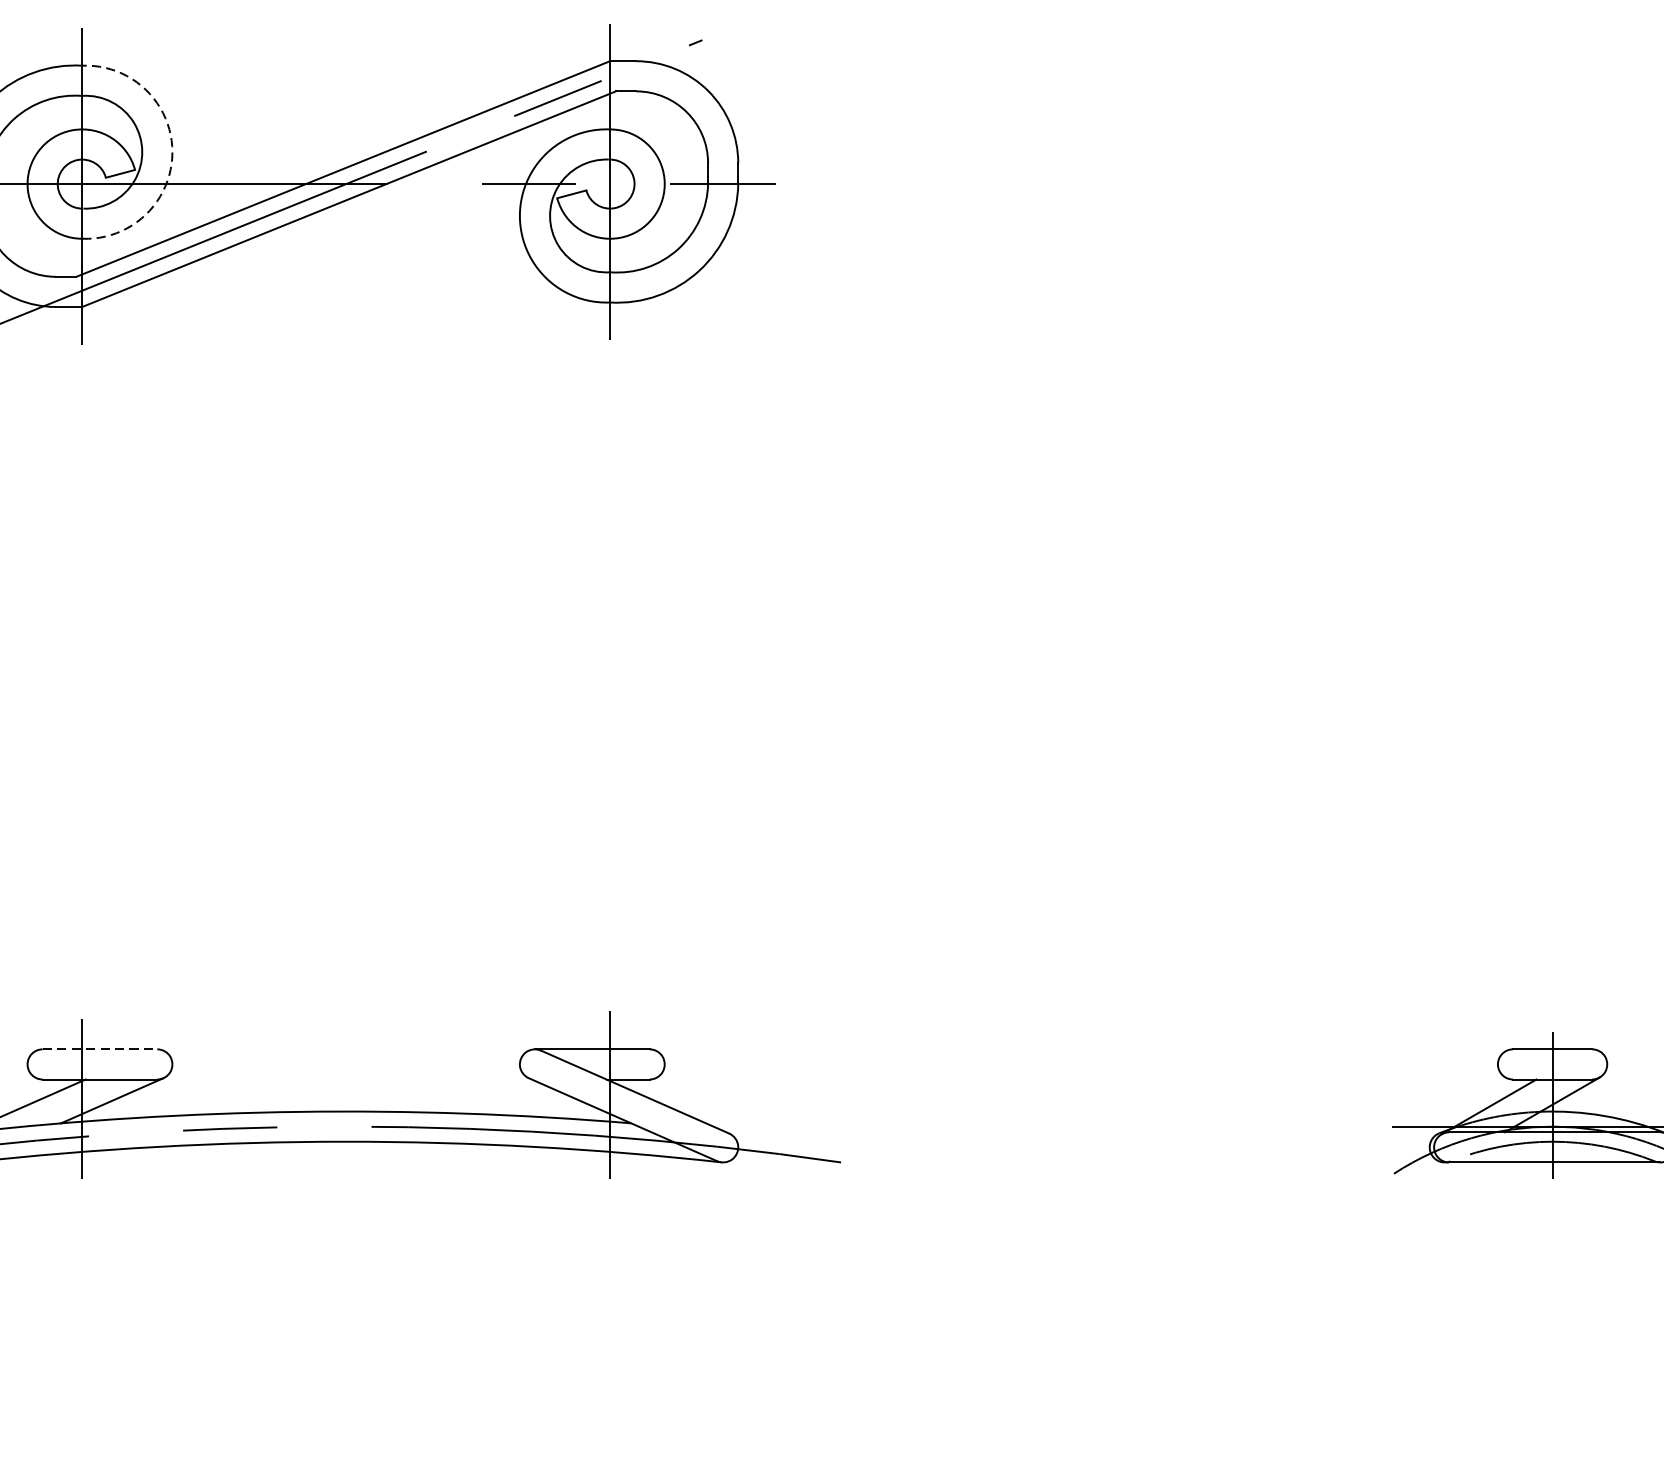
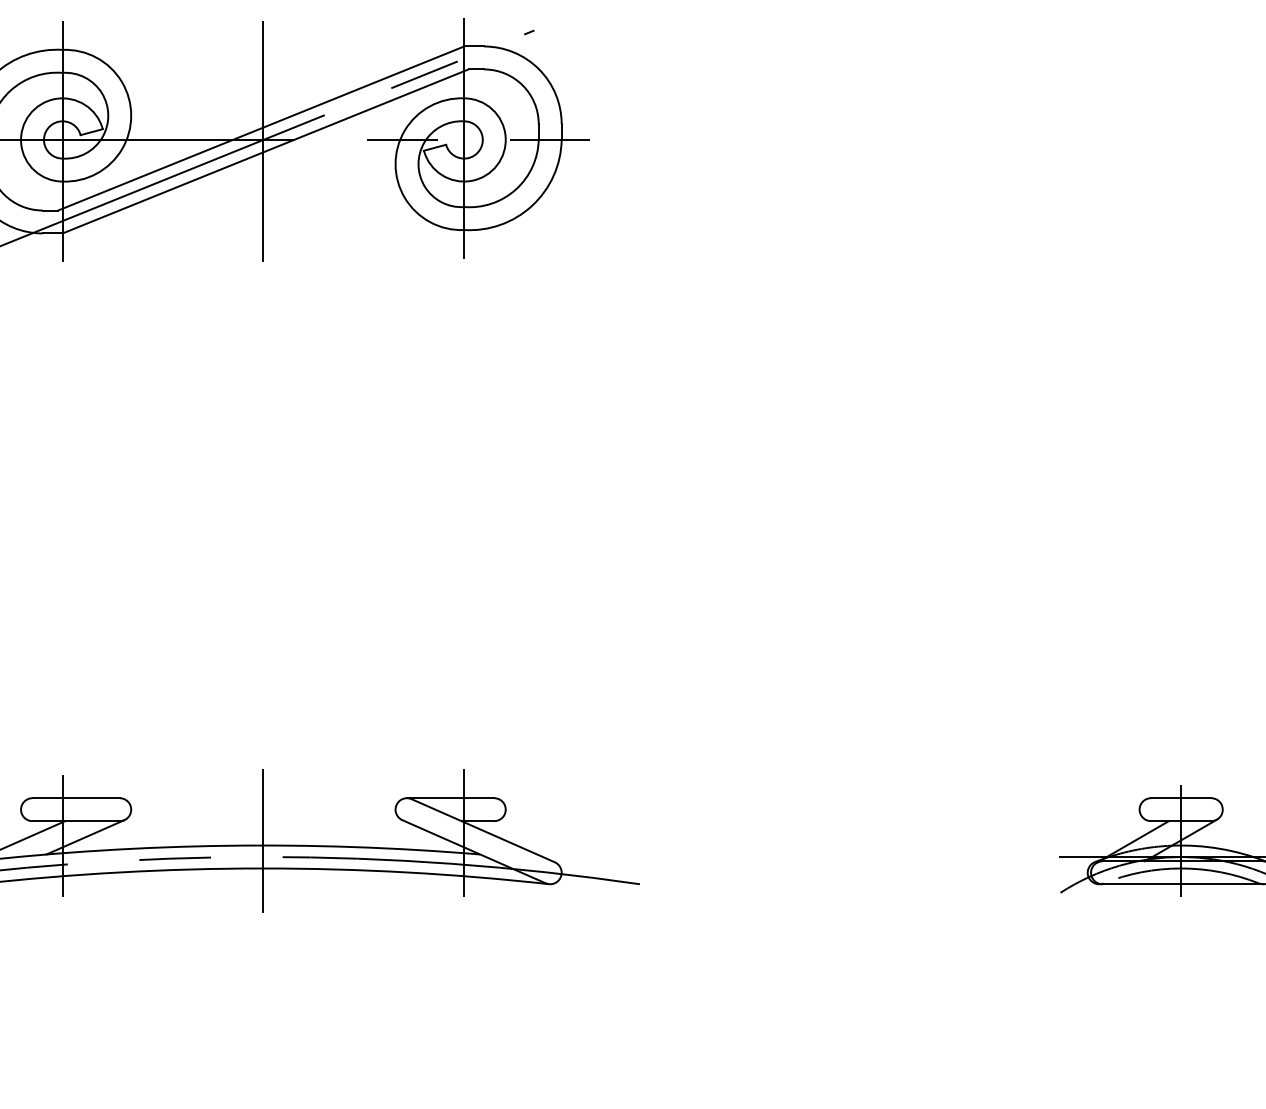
arc: (172, 151) -> (131, 115), dashed -> solid
line: (346, 186) -> (263, 141), added
line: (100, 1049) -> (76, 798), dashed -> solid
line: (346, 1104) -> (263, 840), added

